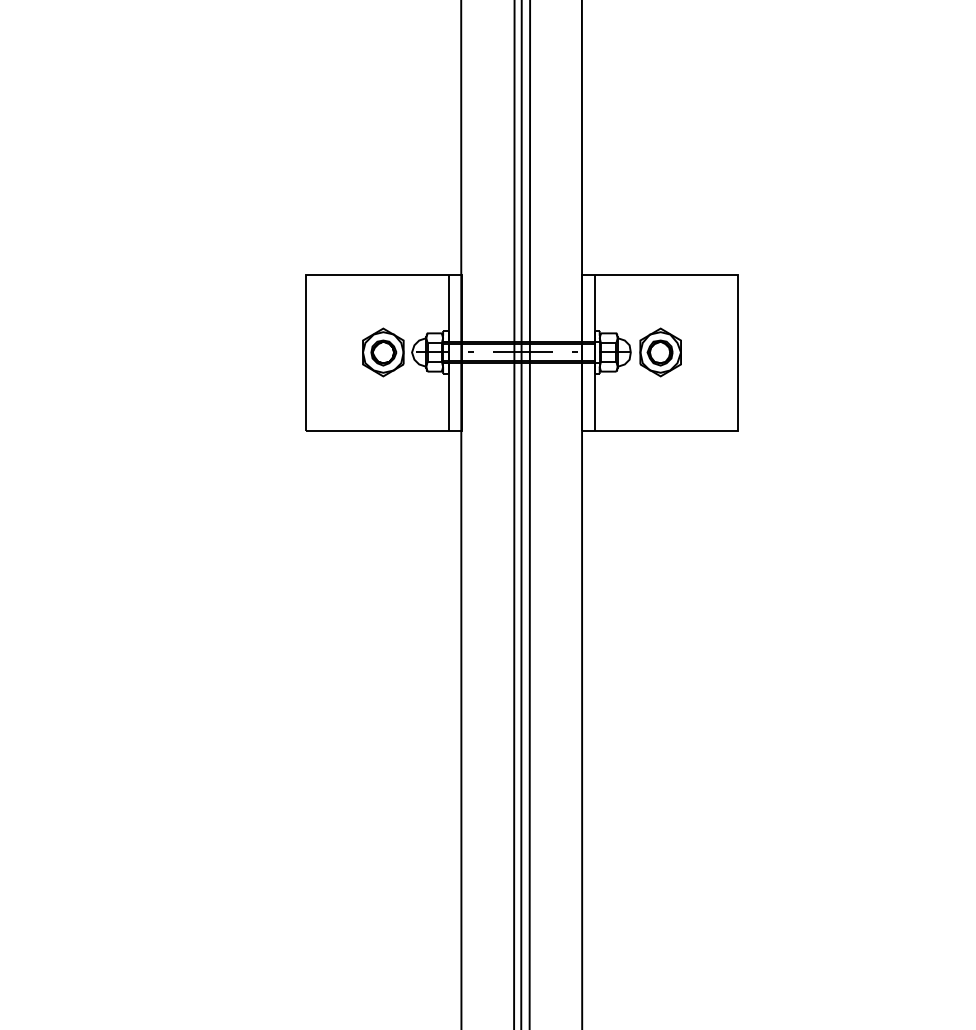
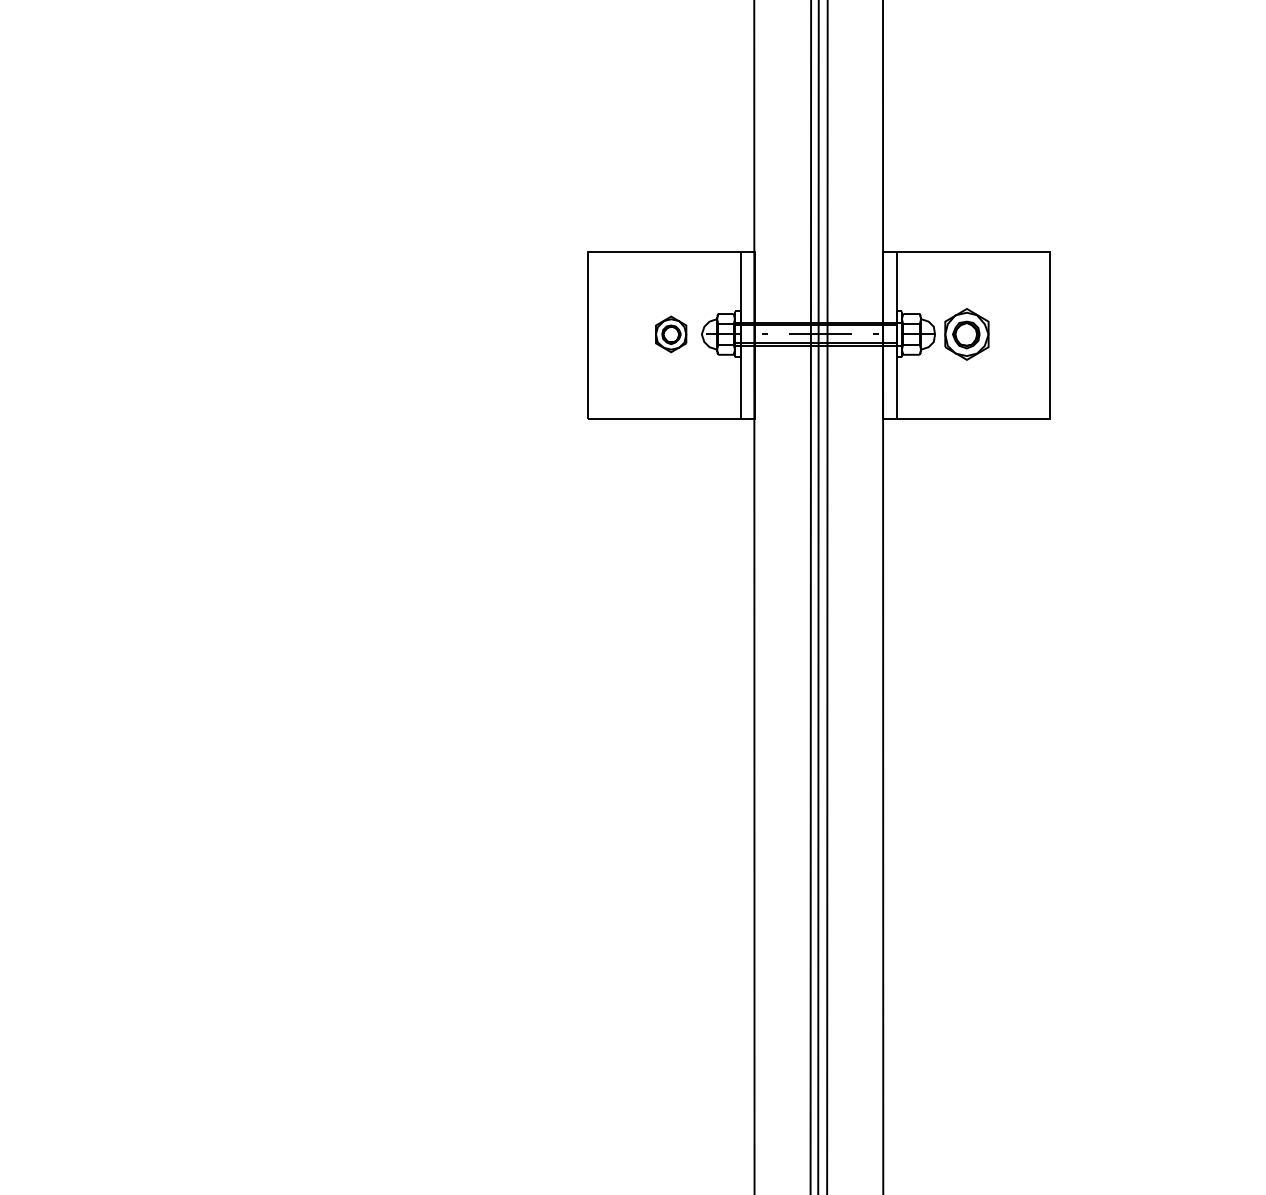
part: (382, 352) -> (670, 334), size x0.7

